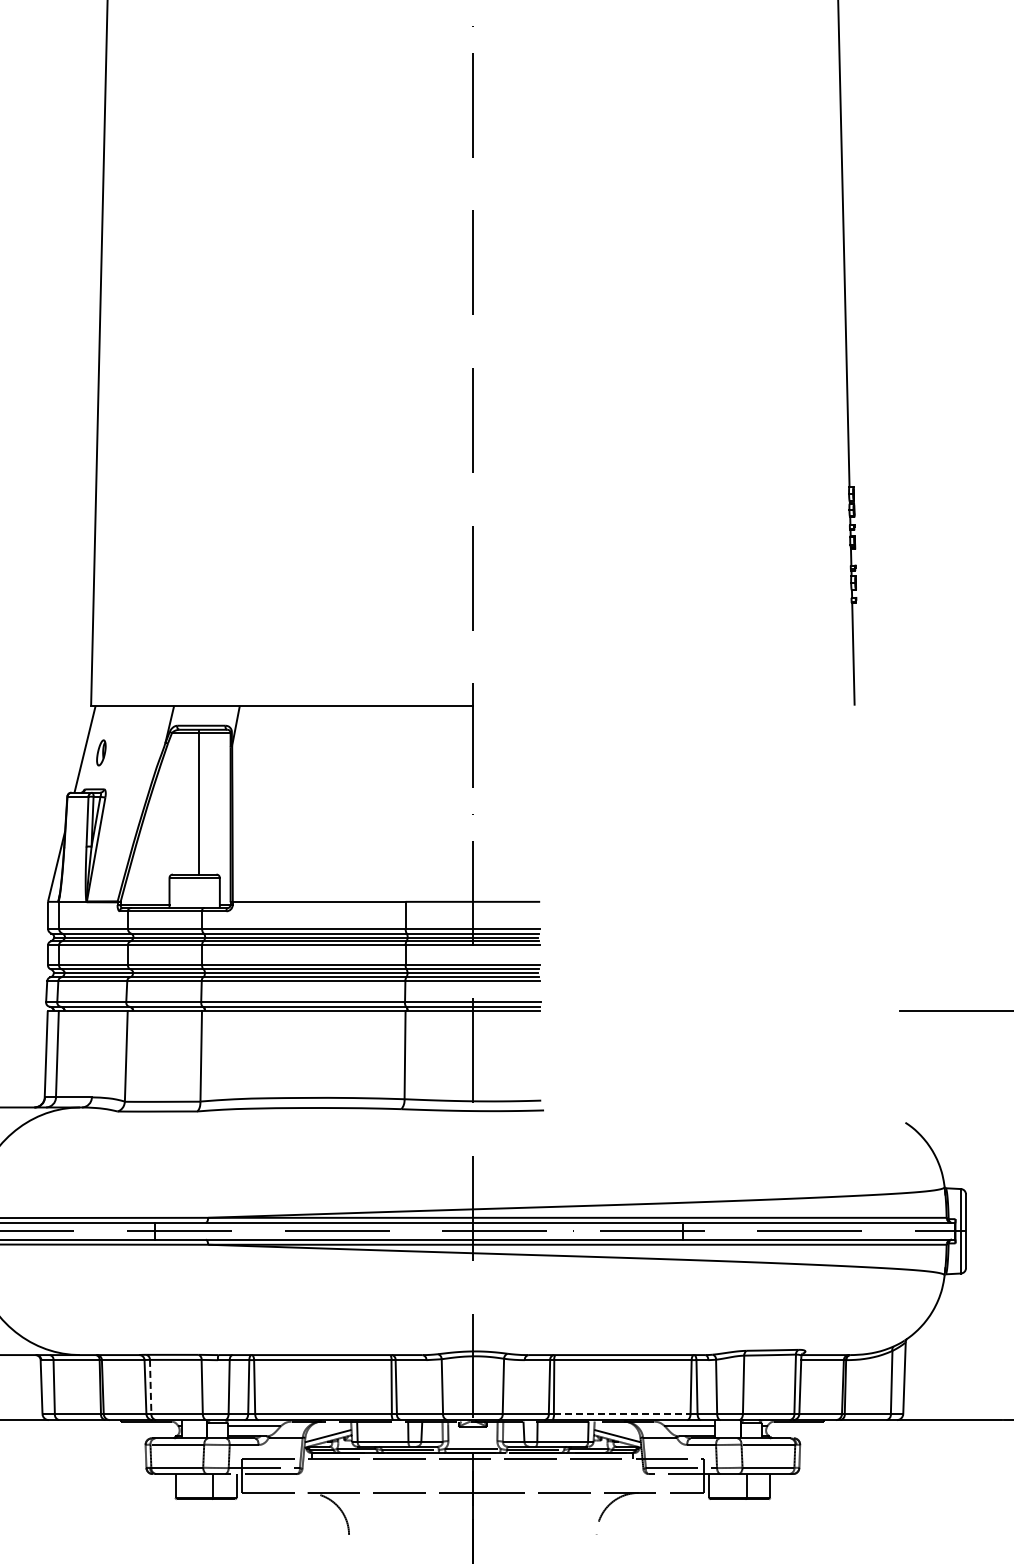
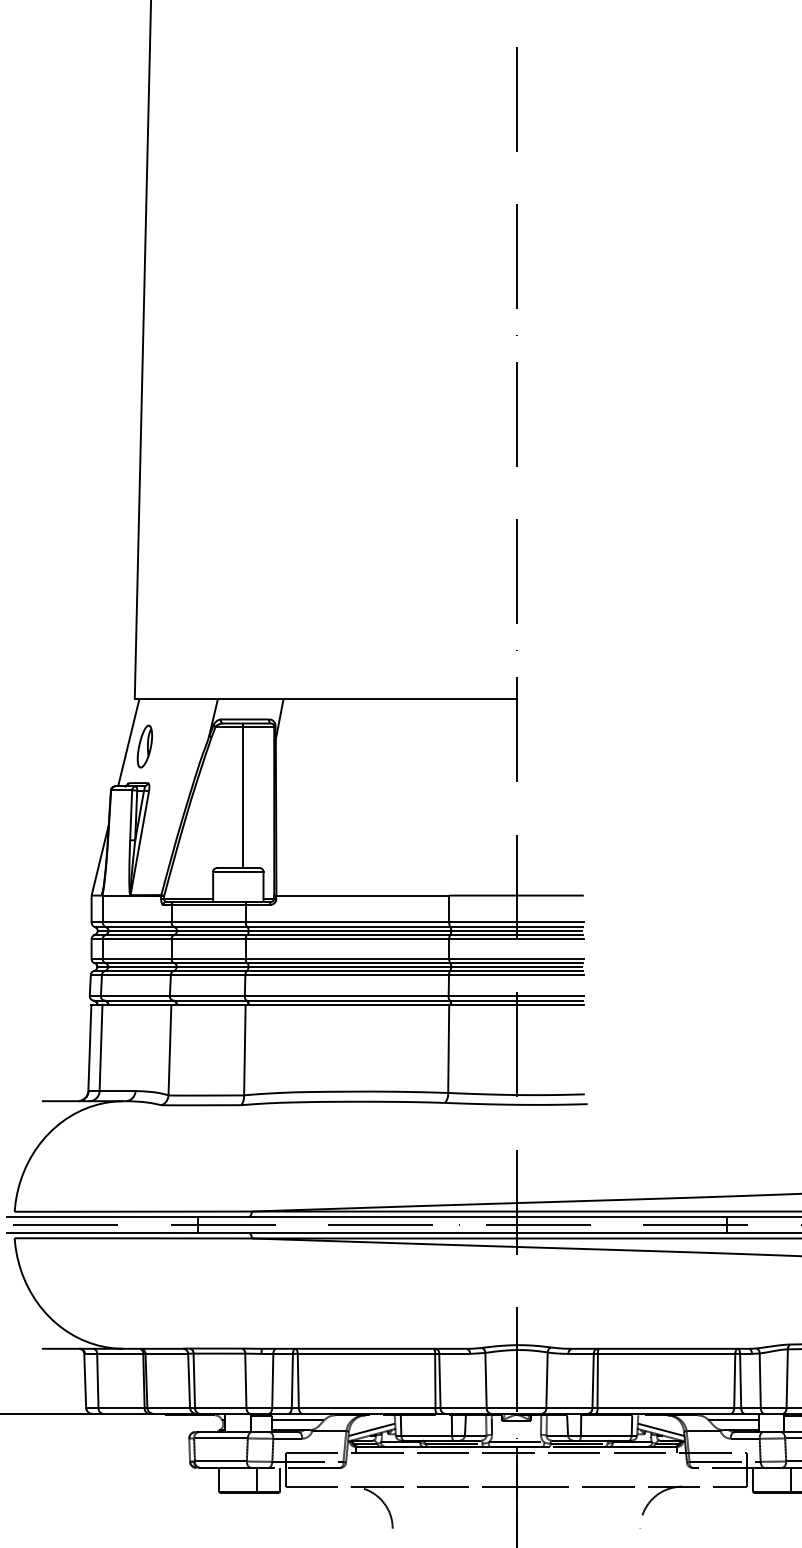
part: (101, 752) -> (145, 746), size x1.67
line: (150, 1387) -> (194, 1381), dashed -> solid
line: (622, 1414) -> (666, 1408), dashed -> solid

